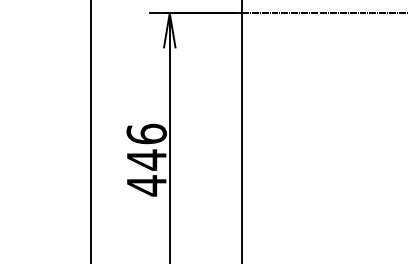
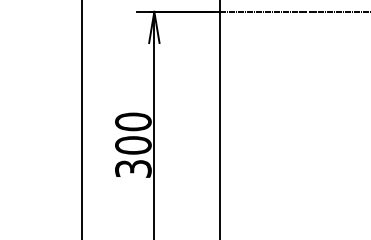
text: (146, 160) -> (133, 145), 446 -> 300

